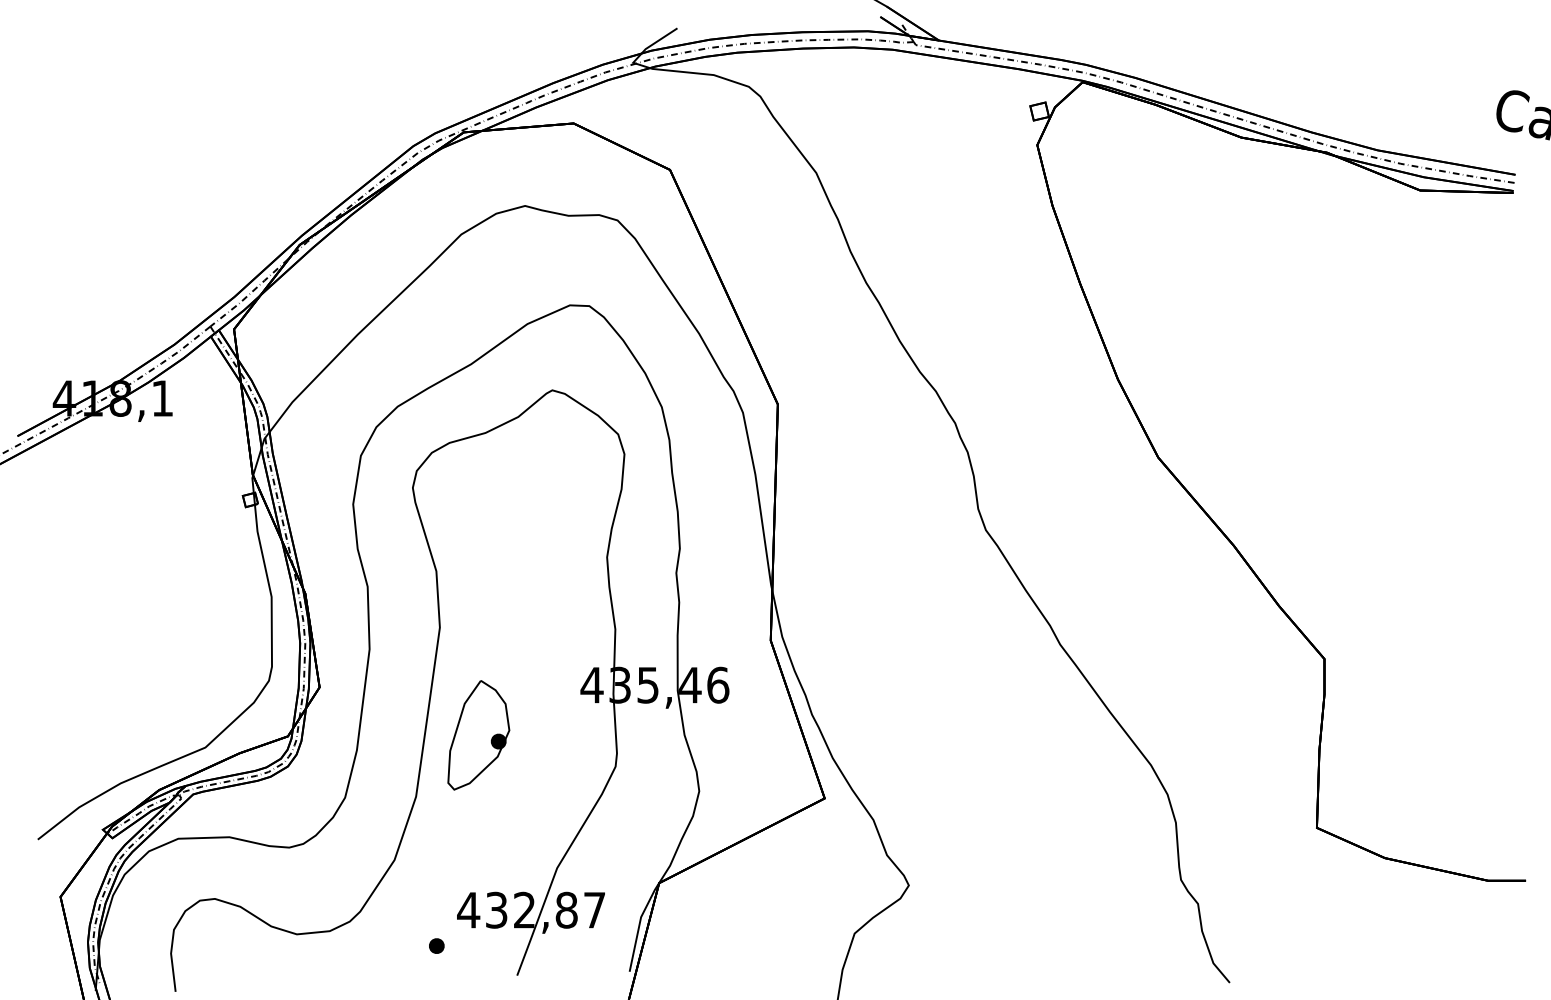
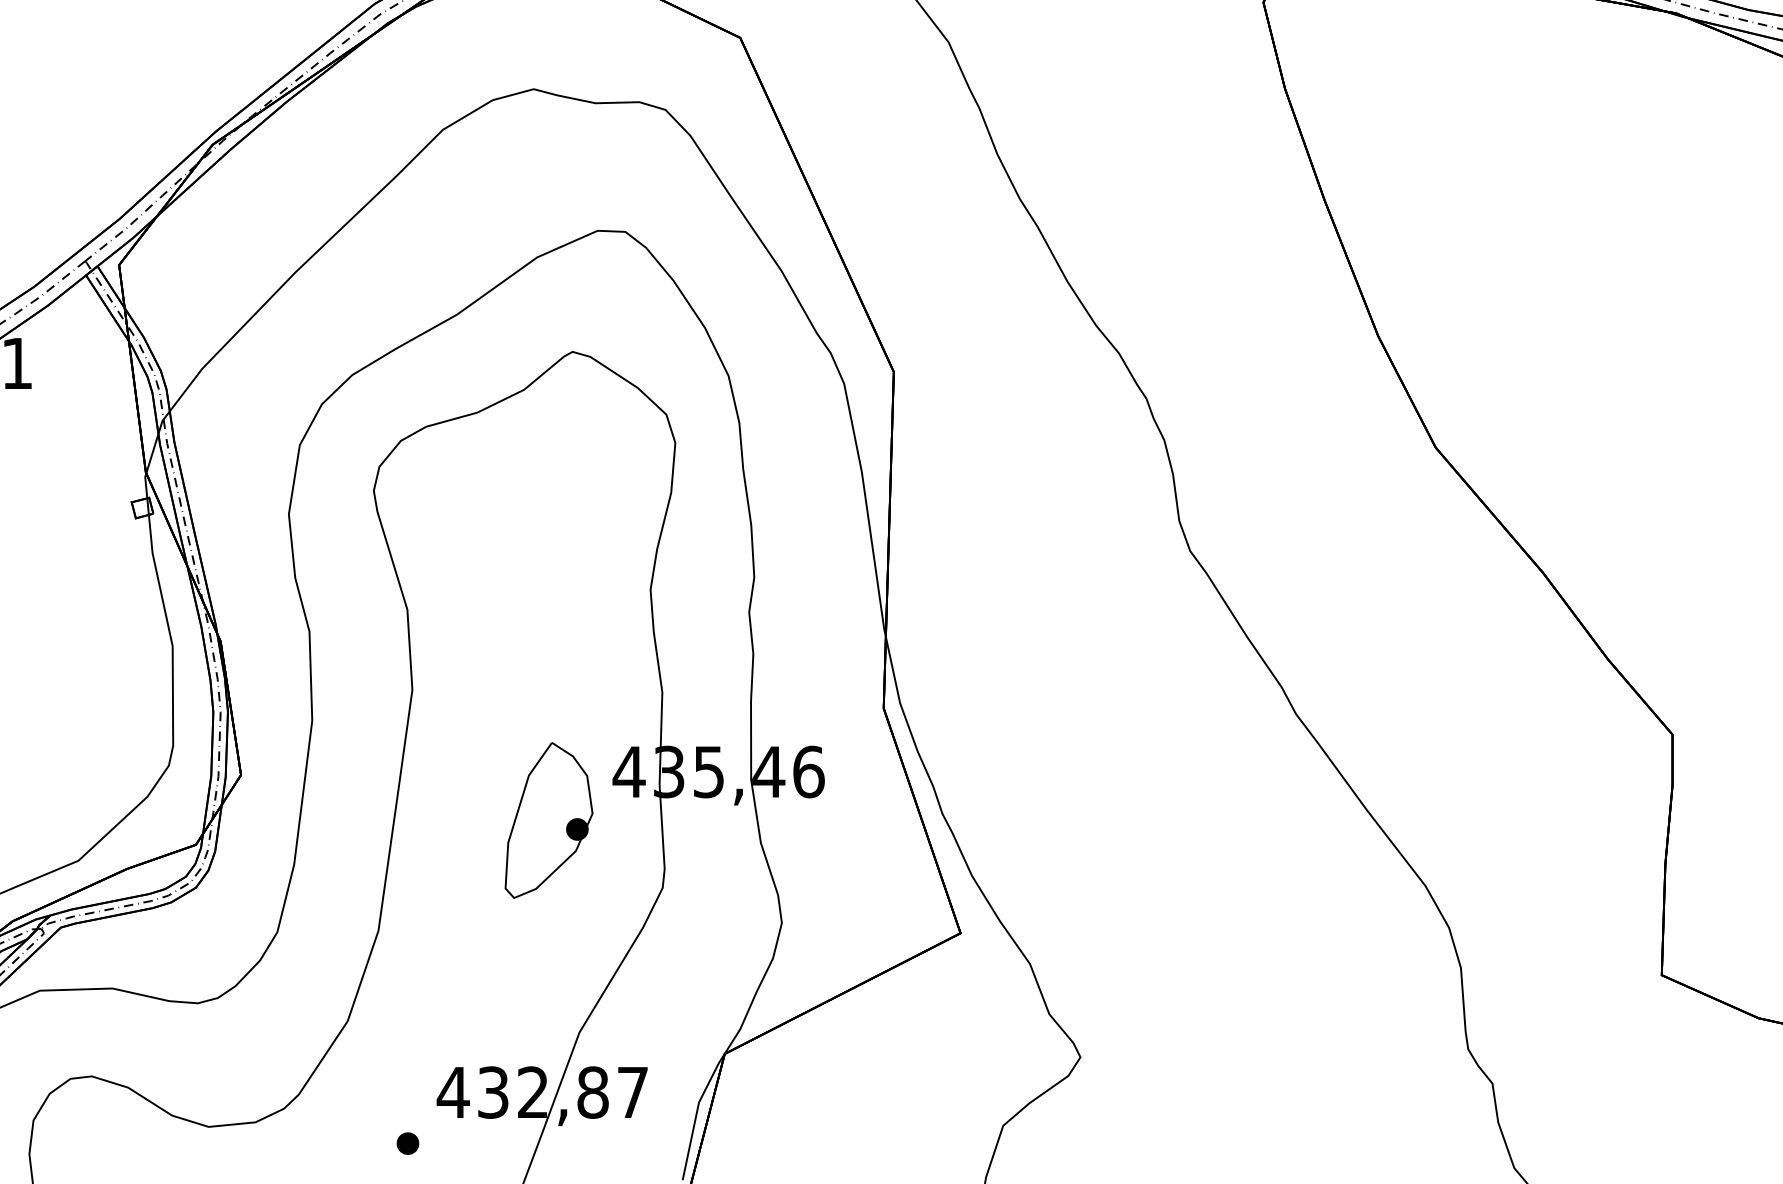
part: (478, 735) -> (548, 820), moved

